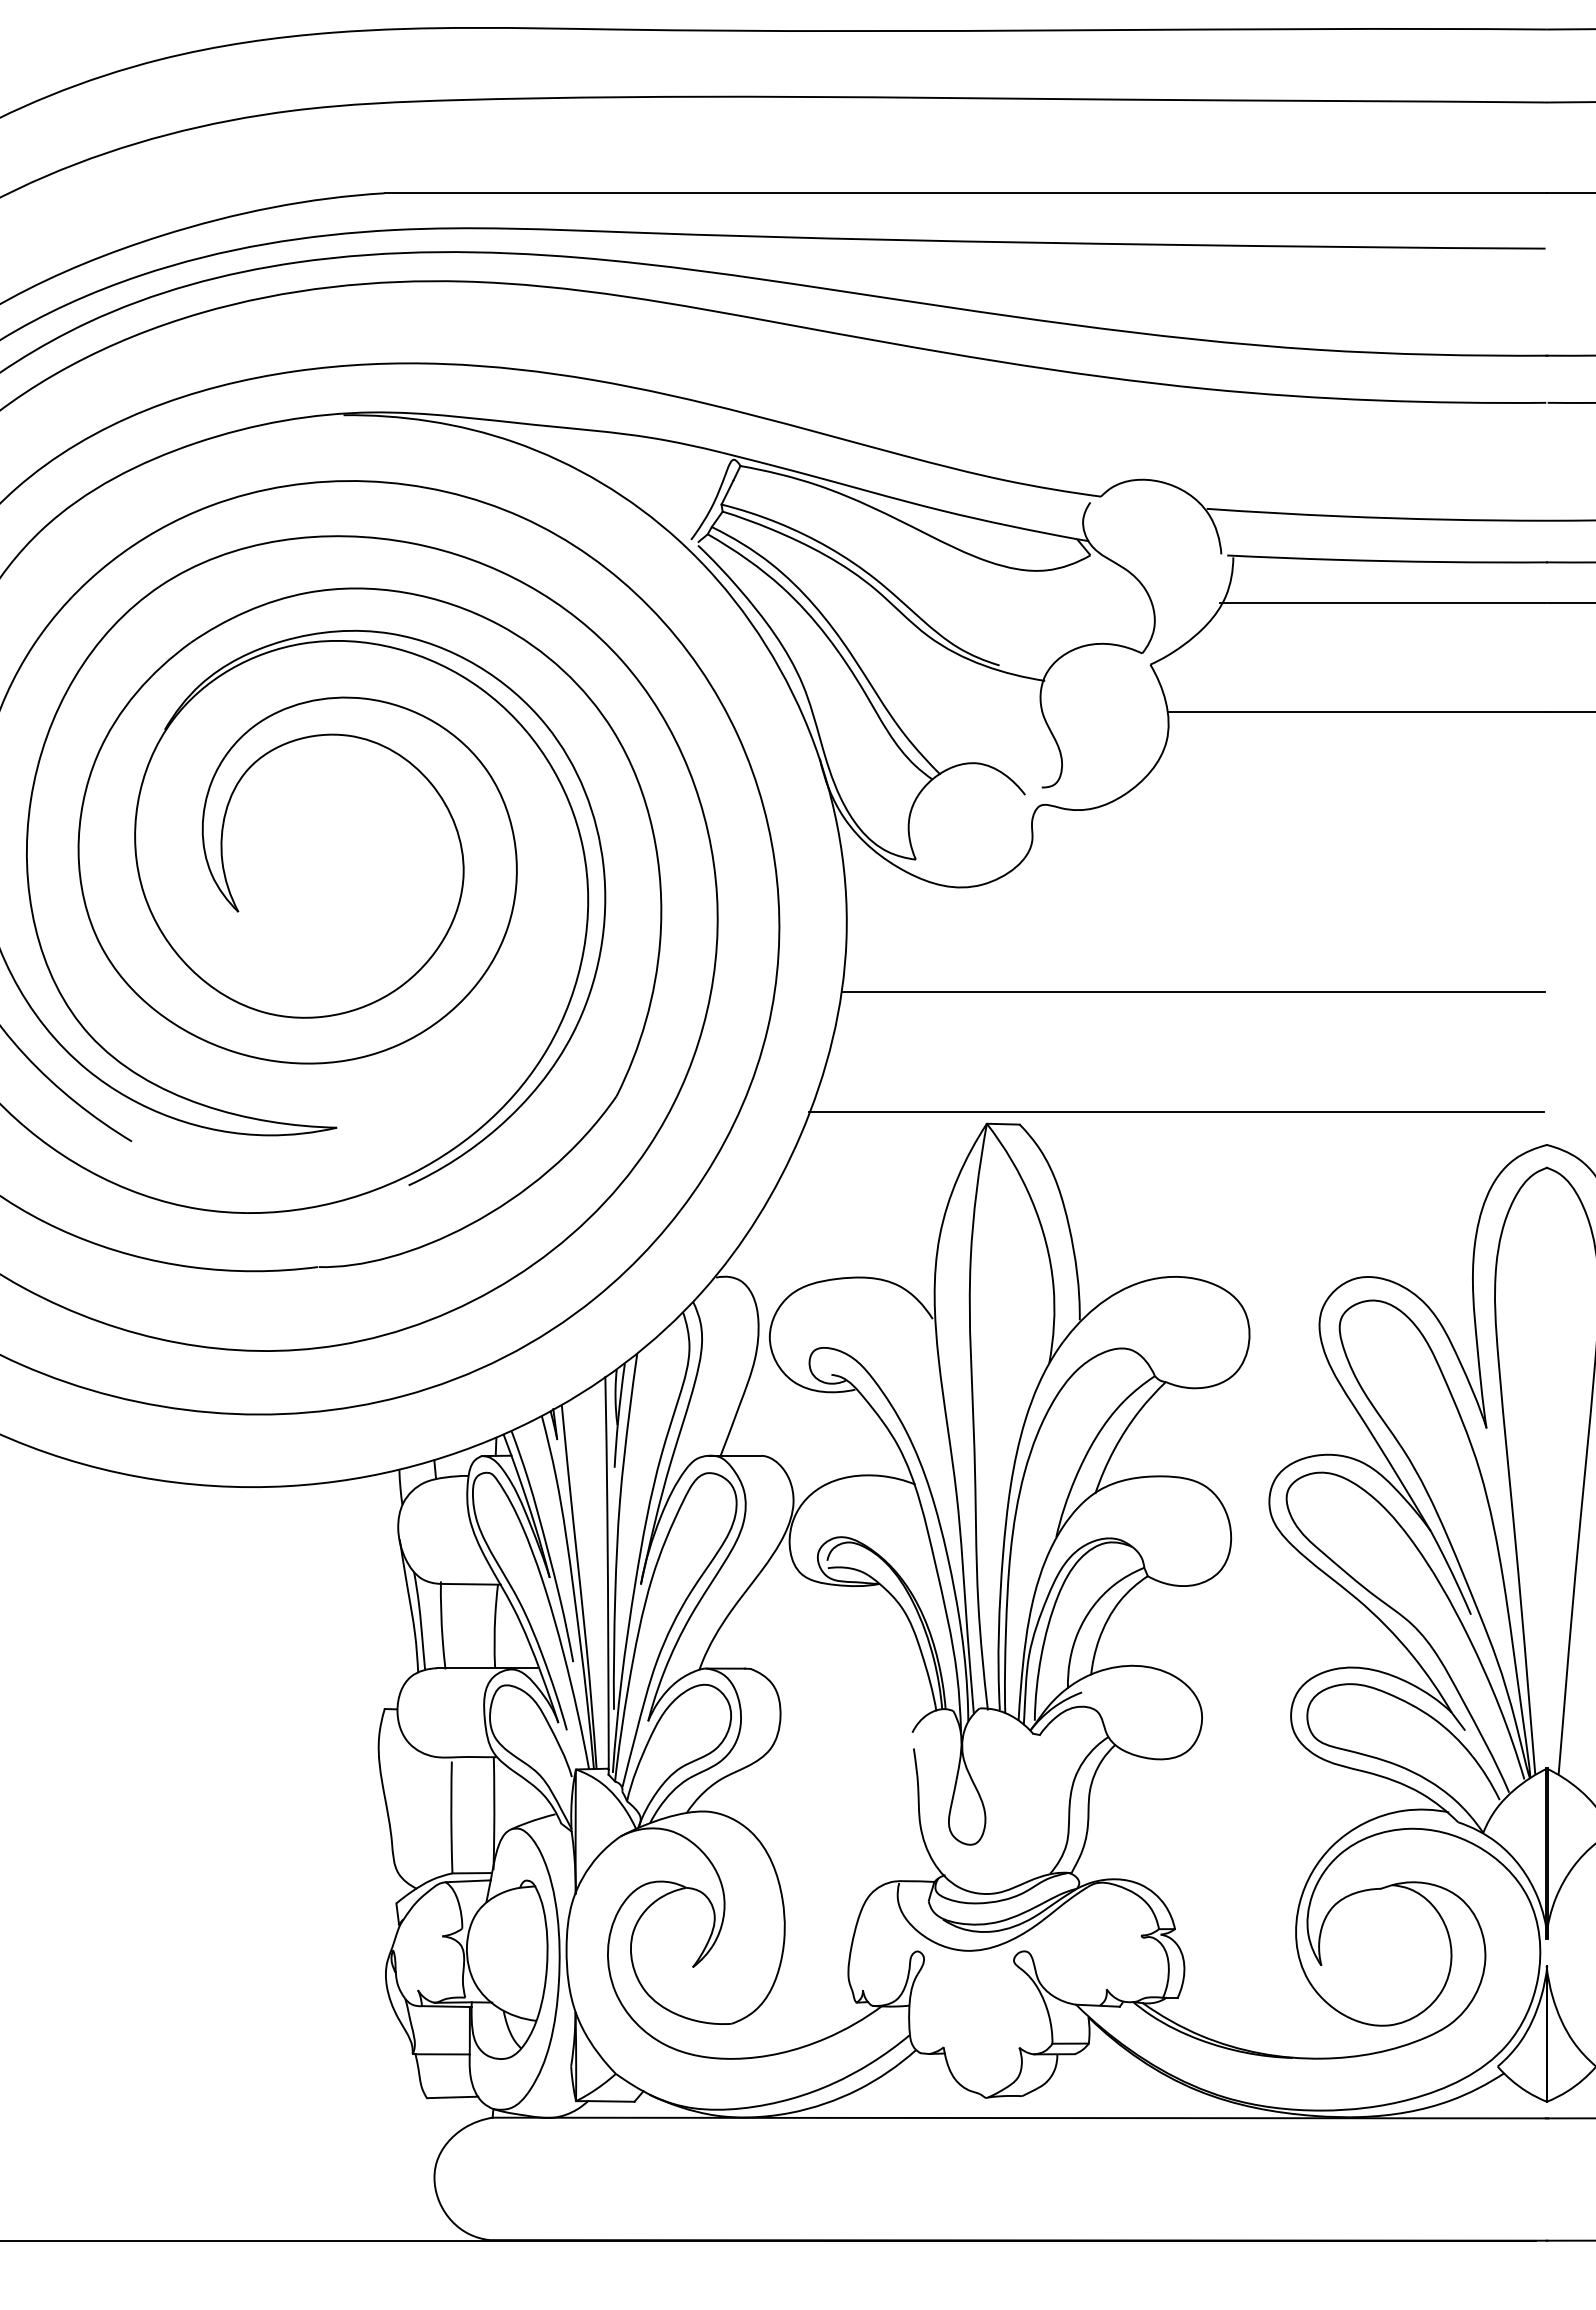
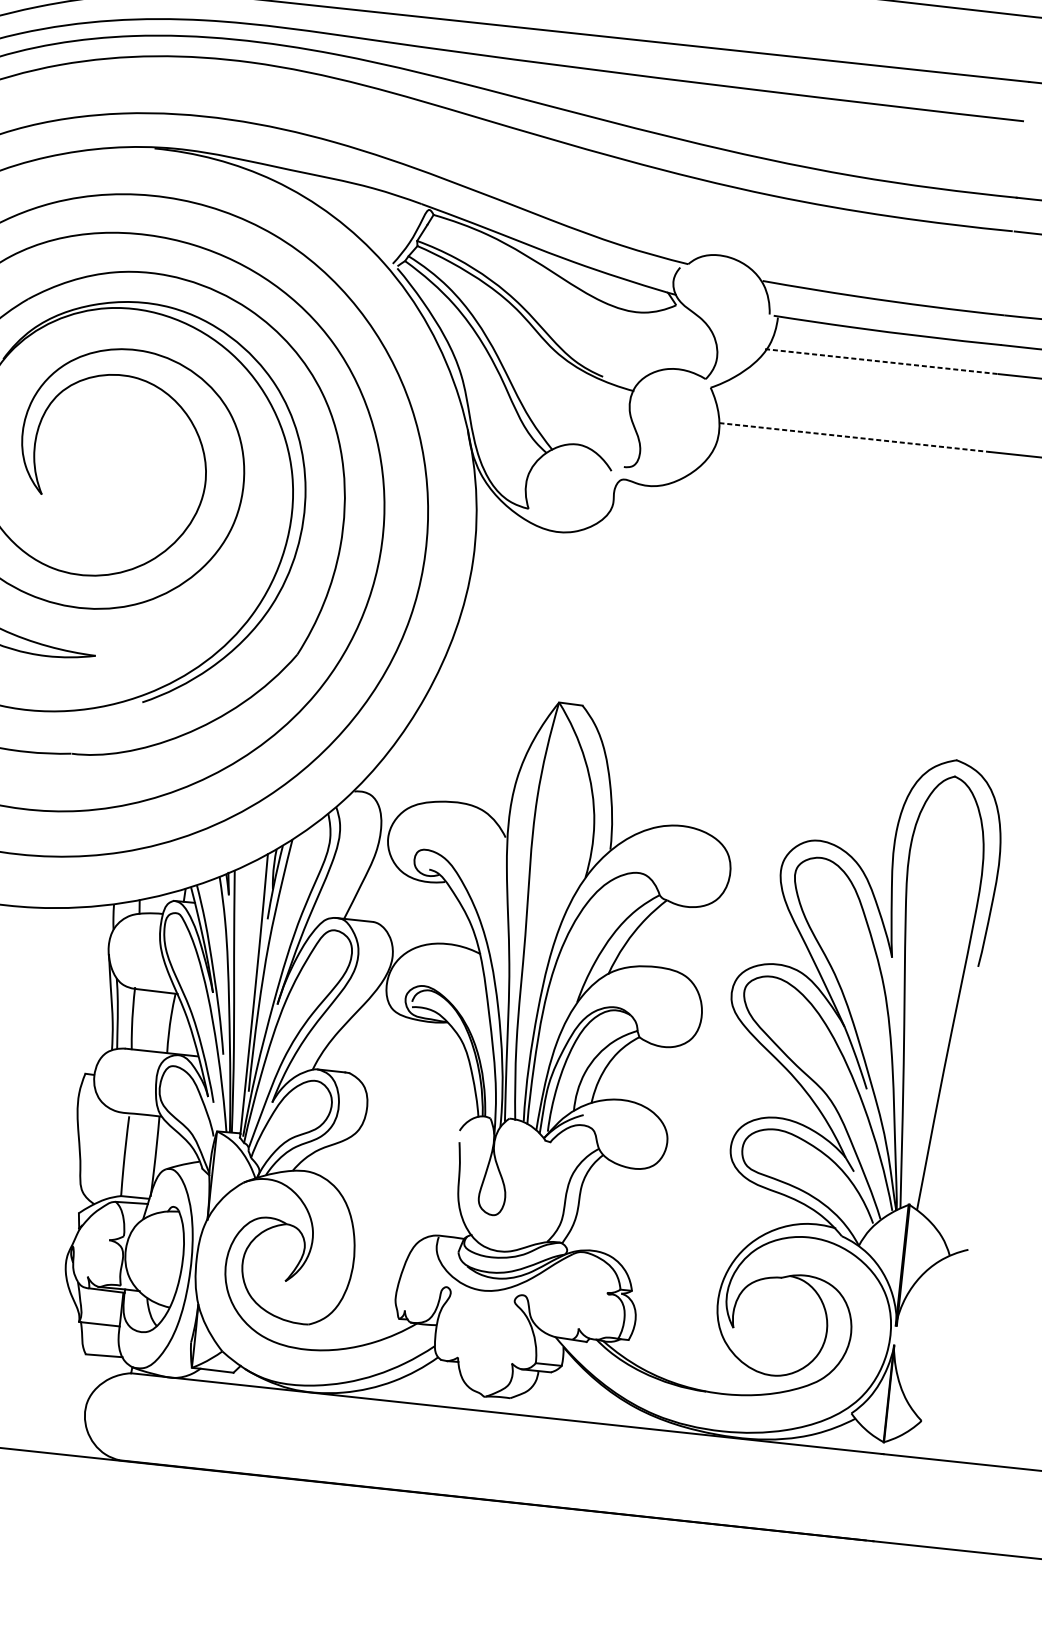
line: (1382, 603) -> (880, 361), solid -> dashed
line: (1357, 712) -> (854, 437), solid -> dashed
line: (1193, 991) -> (716, 623), removed
line: (1176, 1112) -> (695, 708), removed

